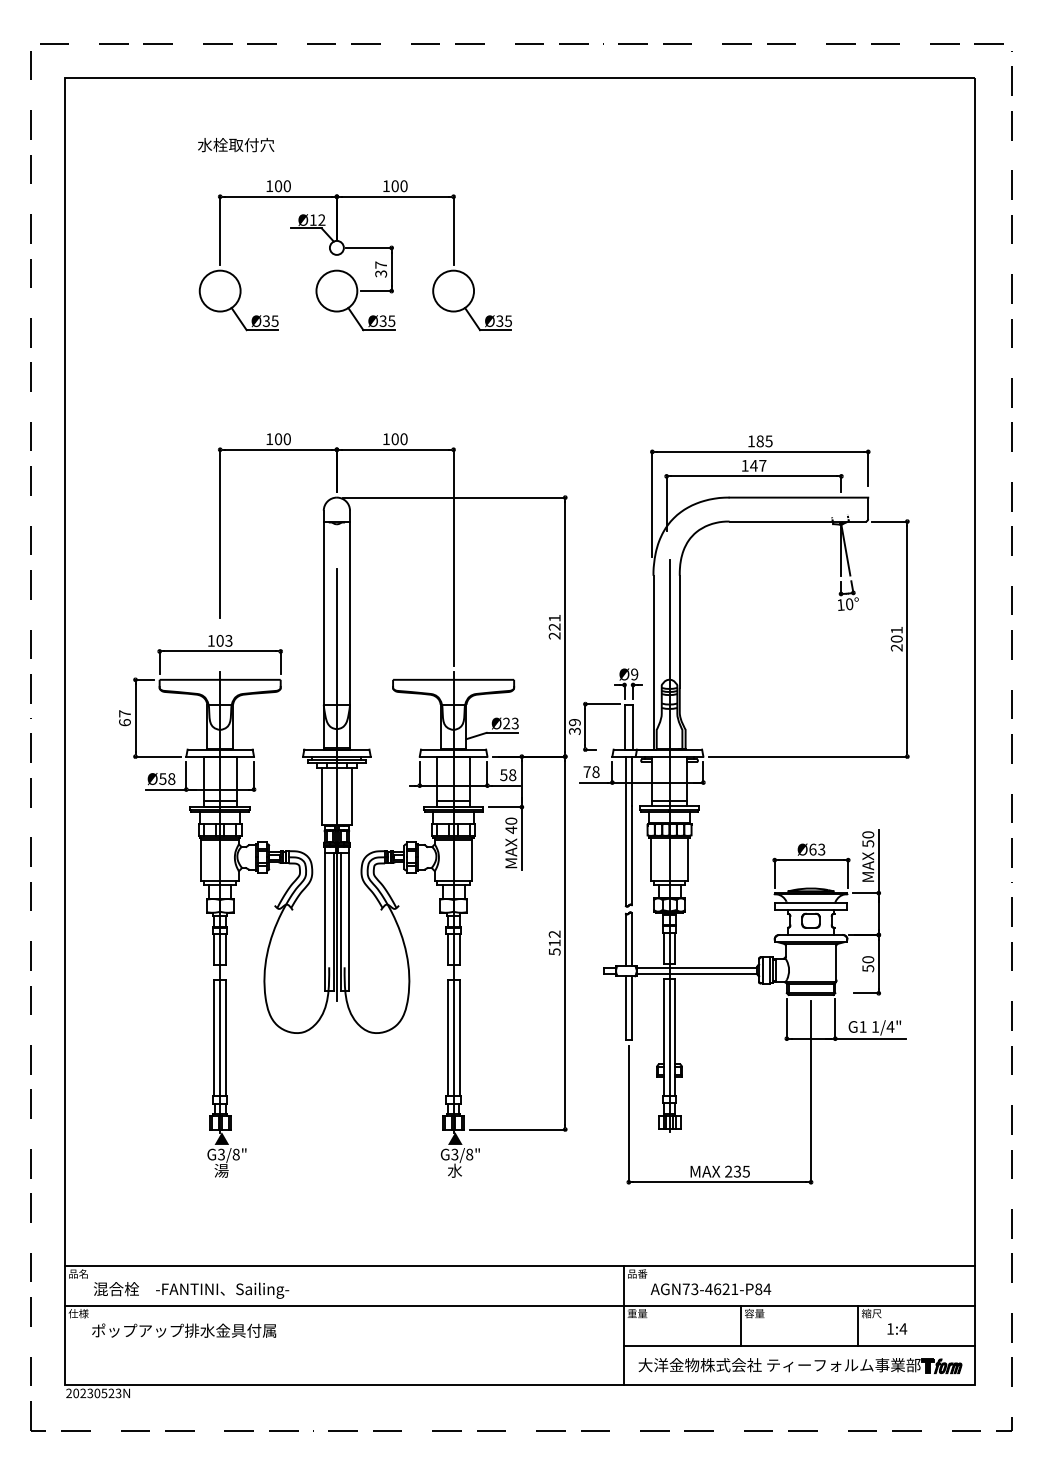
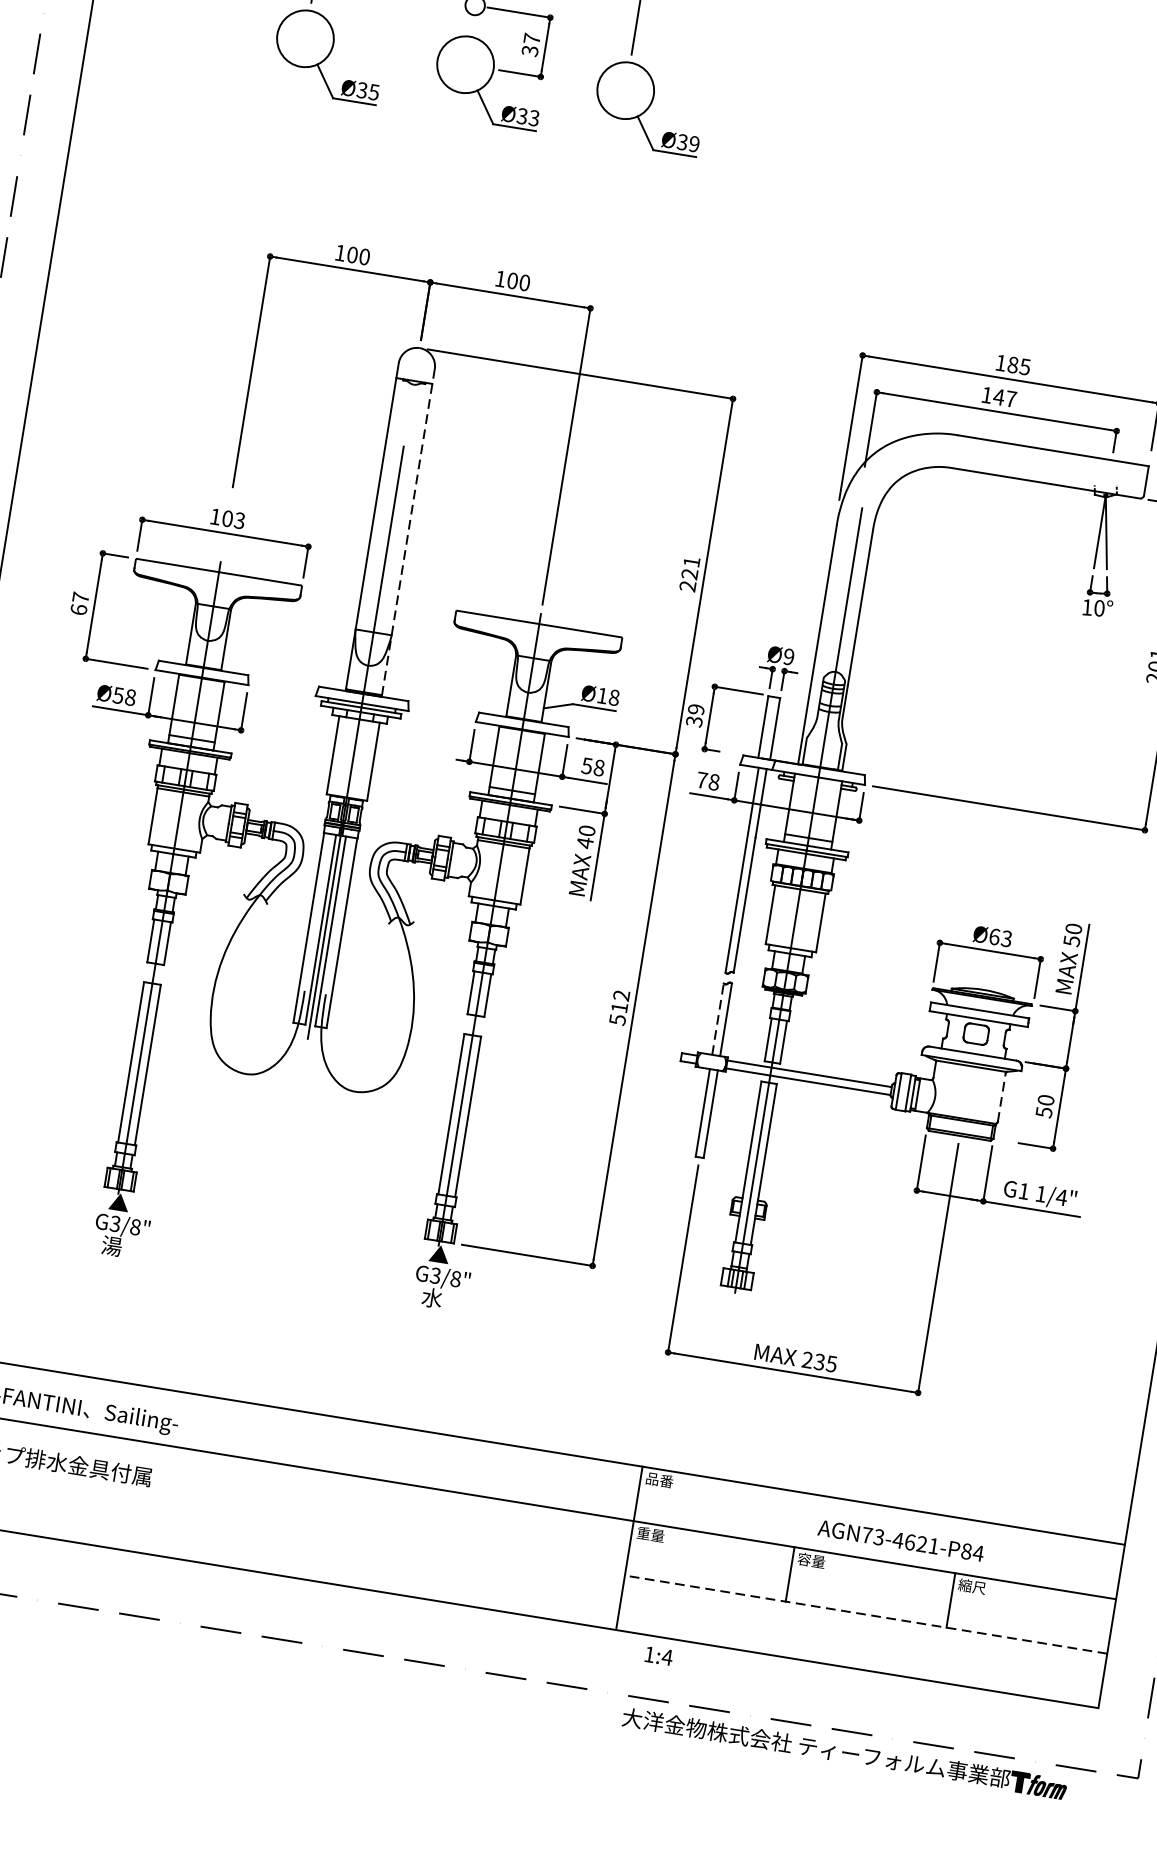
text: (391, 320) -> (533, 117), Ø35 -> Ø33
text: (507, 320) -> (693, 143), Ø35 -> Ø39
line: (350, 629) -> (409, 532), solid -> dashed
text: (510, 723) -> (607, 696), Ø23 -> Ø18
line: (625, 939) -> (717, 1018), solid -> dashed
line: (836, 962) -> (1001, 1097), solid -> dashed
text: (710, 1289) -> (900, 1541), moved
text: (897, 1328) -> (659, 1655), moved
line: (799, 1345) -> (866, 1614), solid -> dashed
part: (800, 1366) -> (844, 1754), moved

